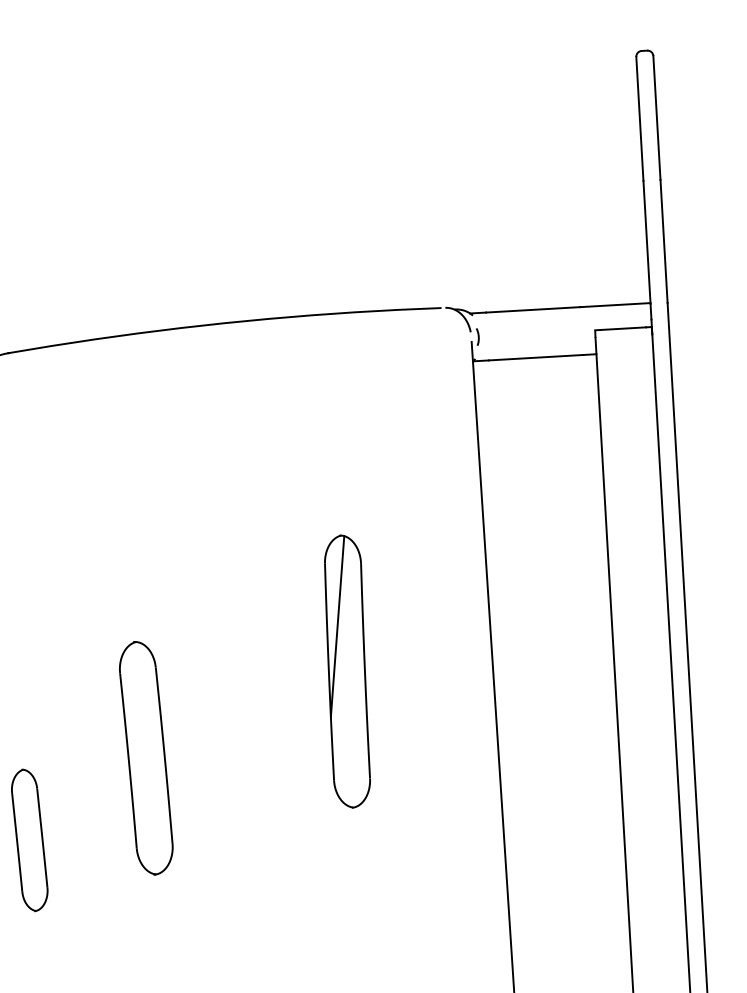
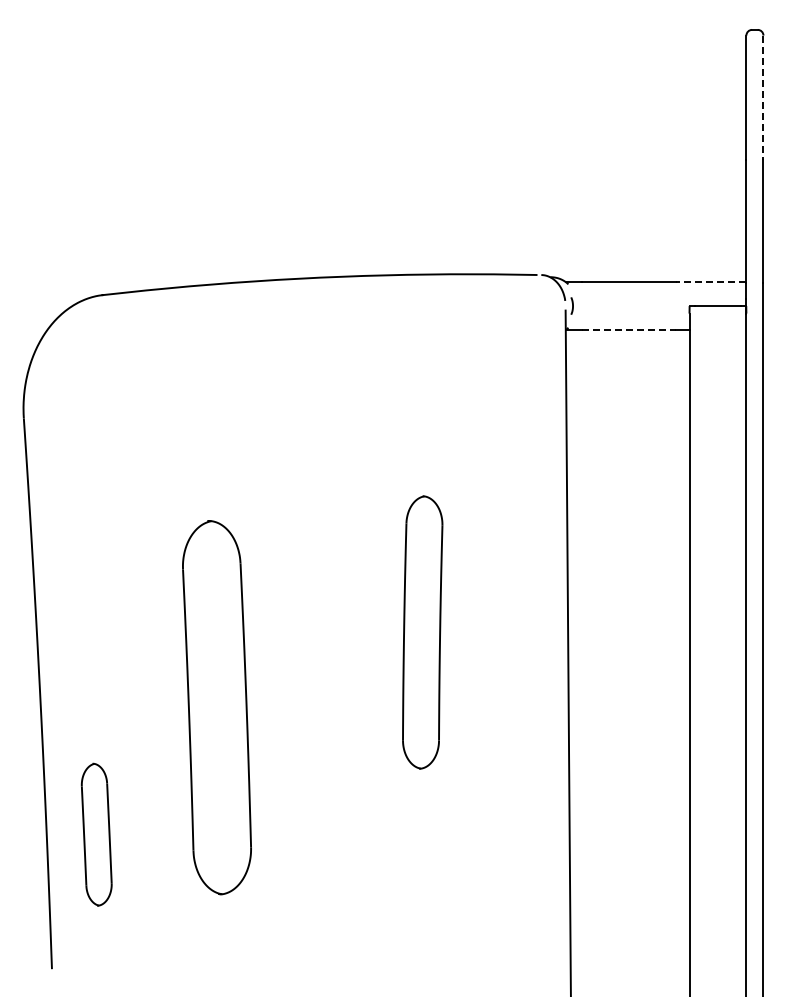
line: (657, 118) -> (763, 98), solid -> dashed
line: (614, 305) -> (710, 282), solid -> dashed
line: (536, 358) -> (629, 330), solid -> dashed
line: (337, 626) -> (415, 586), removed
part: (145, 757) -> (216, 706), size x1.6
part: (29, 840) -> (96, 834), moved

